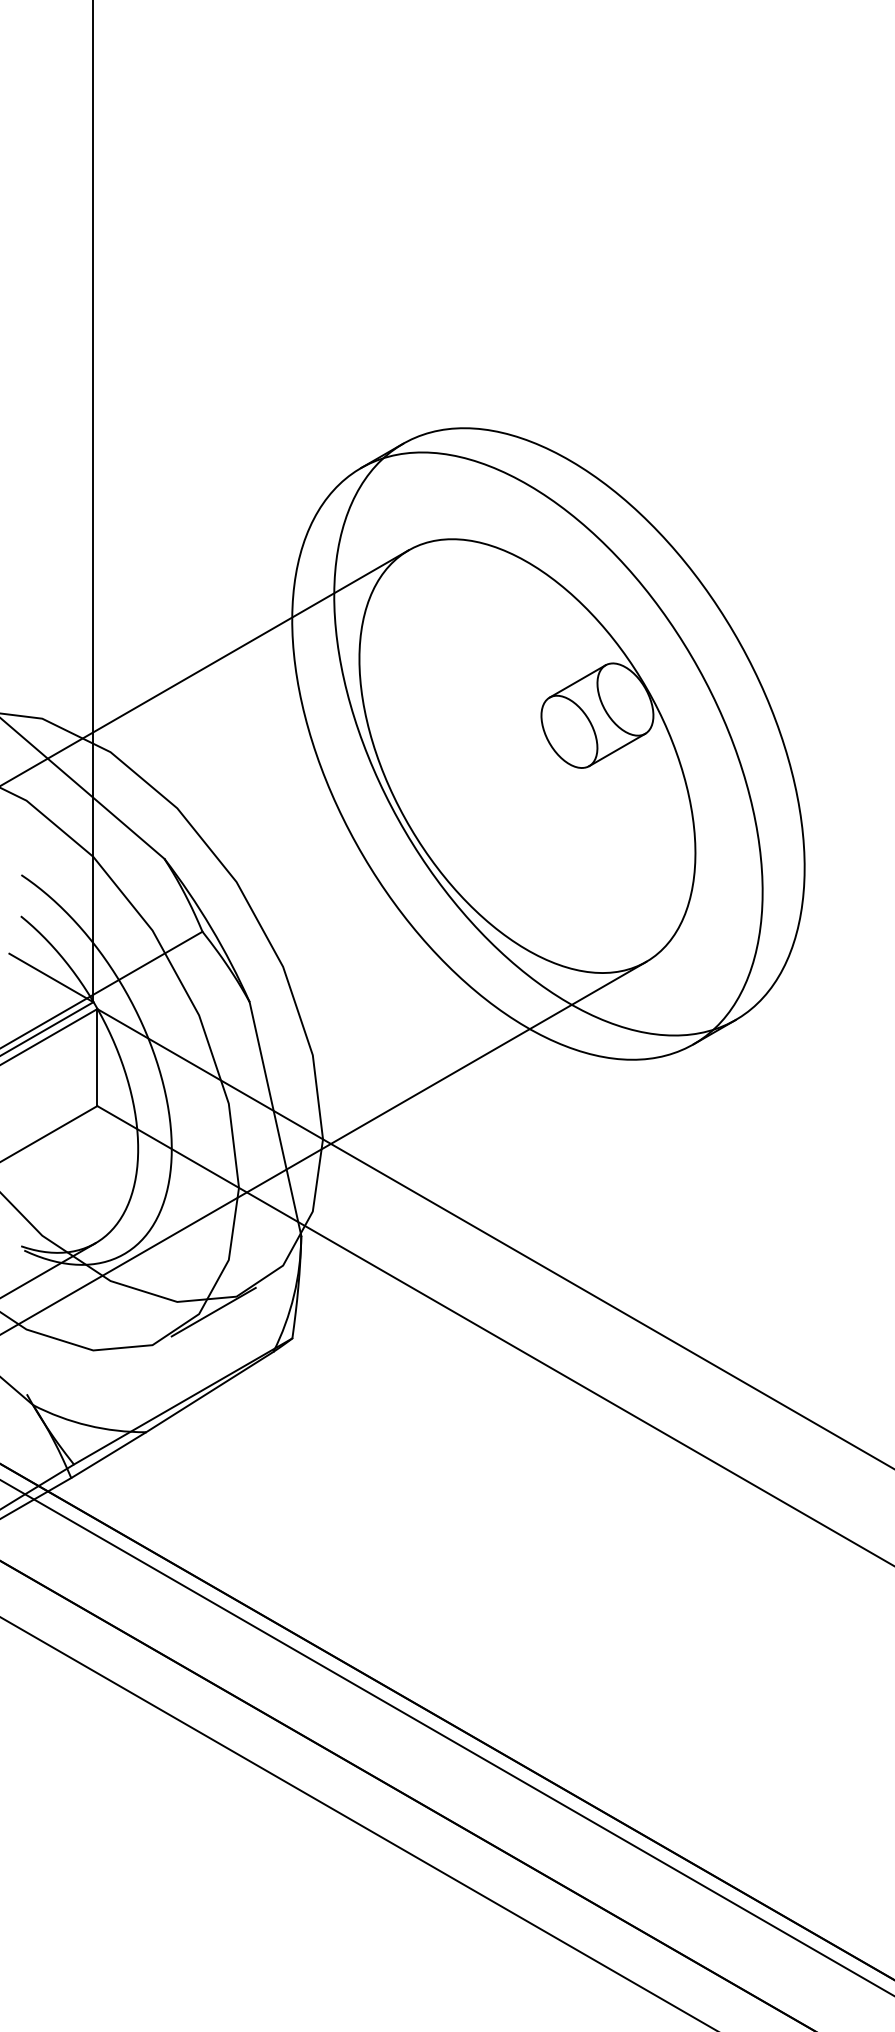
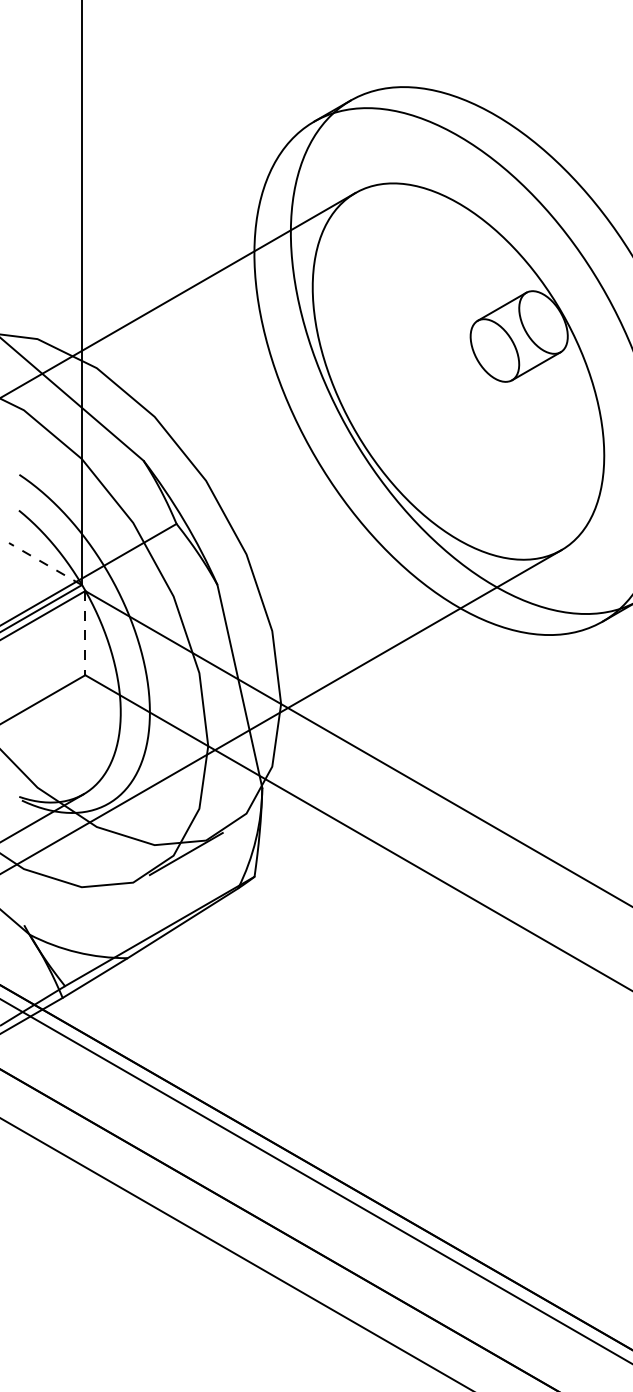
line: (51, 977) -> (45, 563), solid -> dashed
line: (97, 1057) -> (85, 633), solid -> dashed

